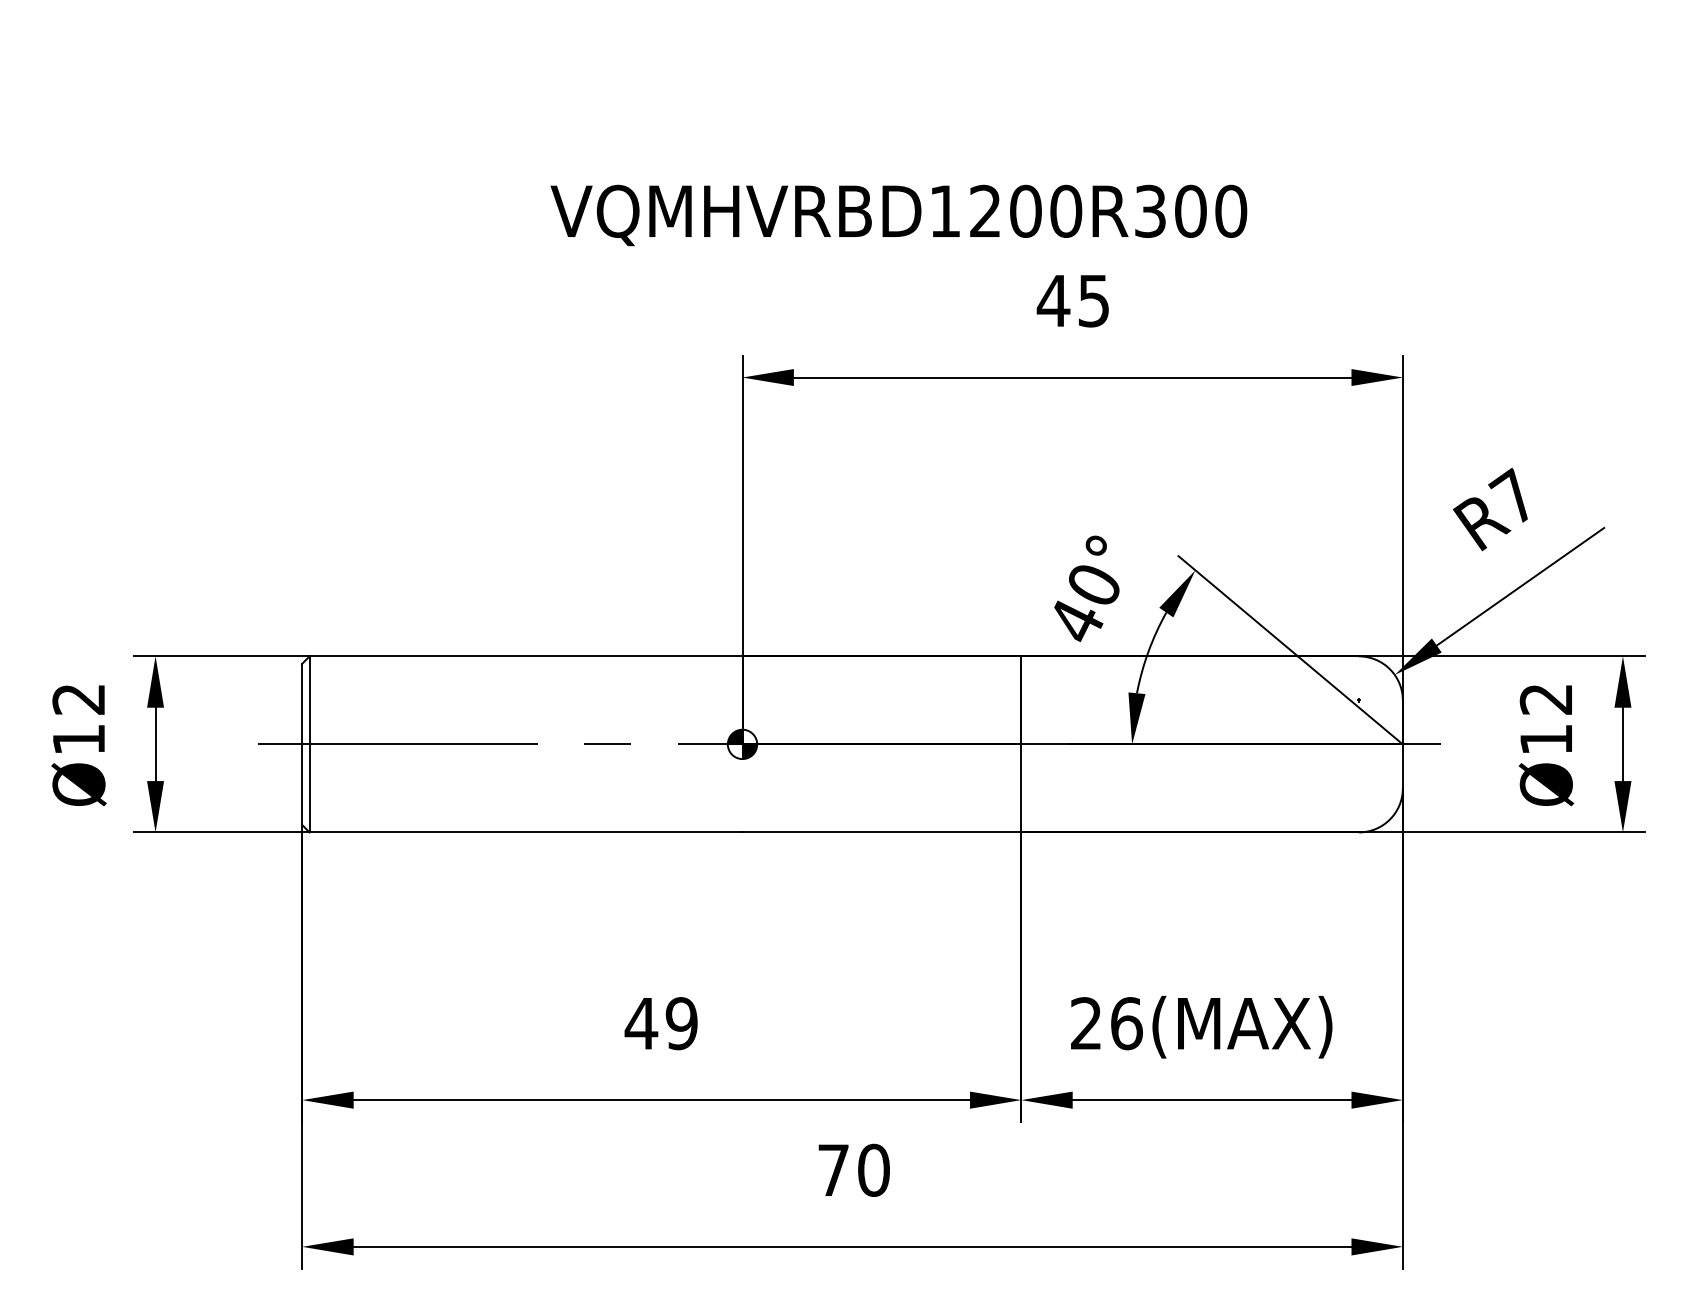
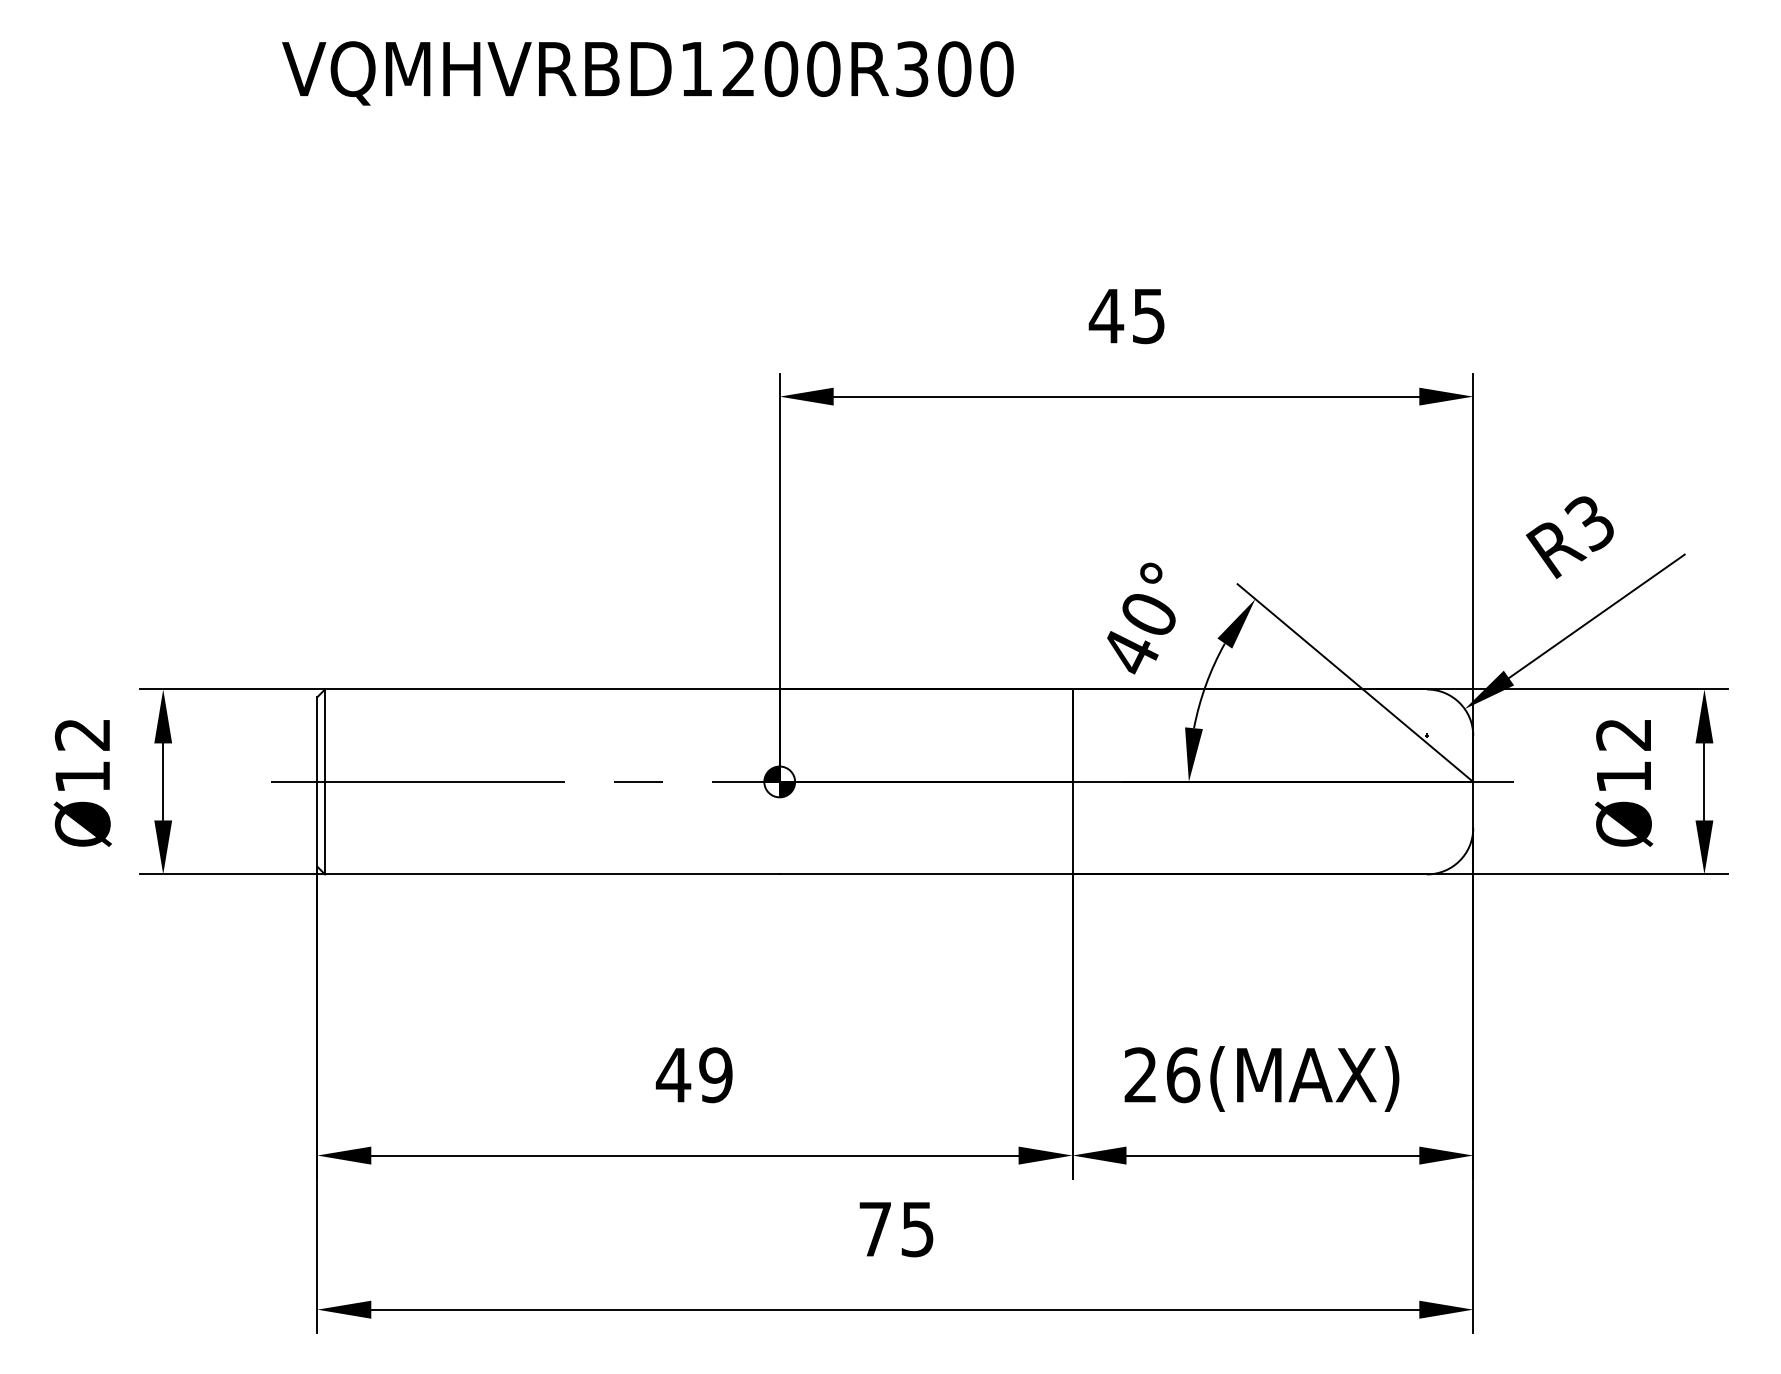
text: (898, 215) -> (647, 73), moved
text: (1511, 496) -> (1587, 521), R7 -> R3
text: (873, 1170) -> (917, 1229), 70 -> 75

